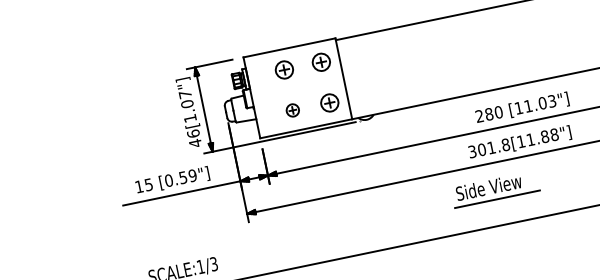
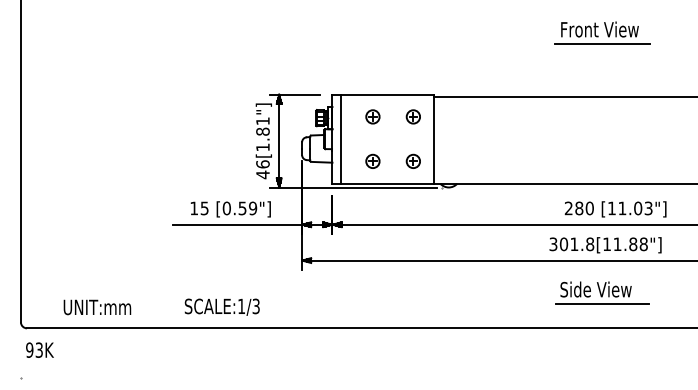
part: (320, 62) -> (412, 116), size x0.71
part: (284, 69) -> (372, 116), size x0.71
line: (259, 95) -> (340, 138), added
text: (185, 99) -> (262, 126), 46[1.07"] -> 46[1.81"]
part: (328, 102) -> (412, 160), size x0.71
part: (495, 188) -> (602, 292), moved

